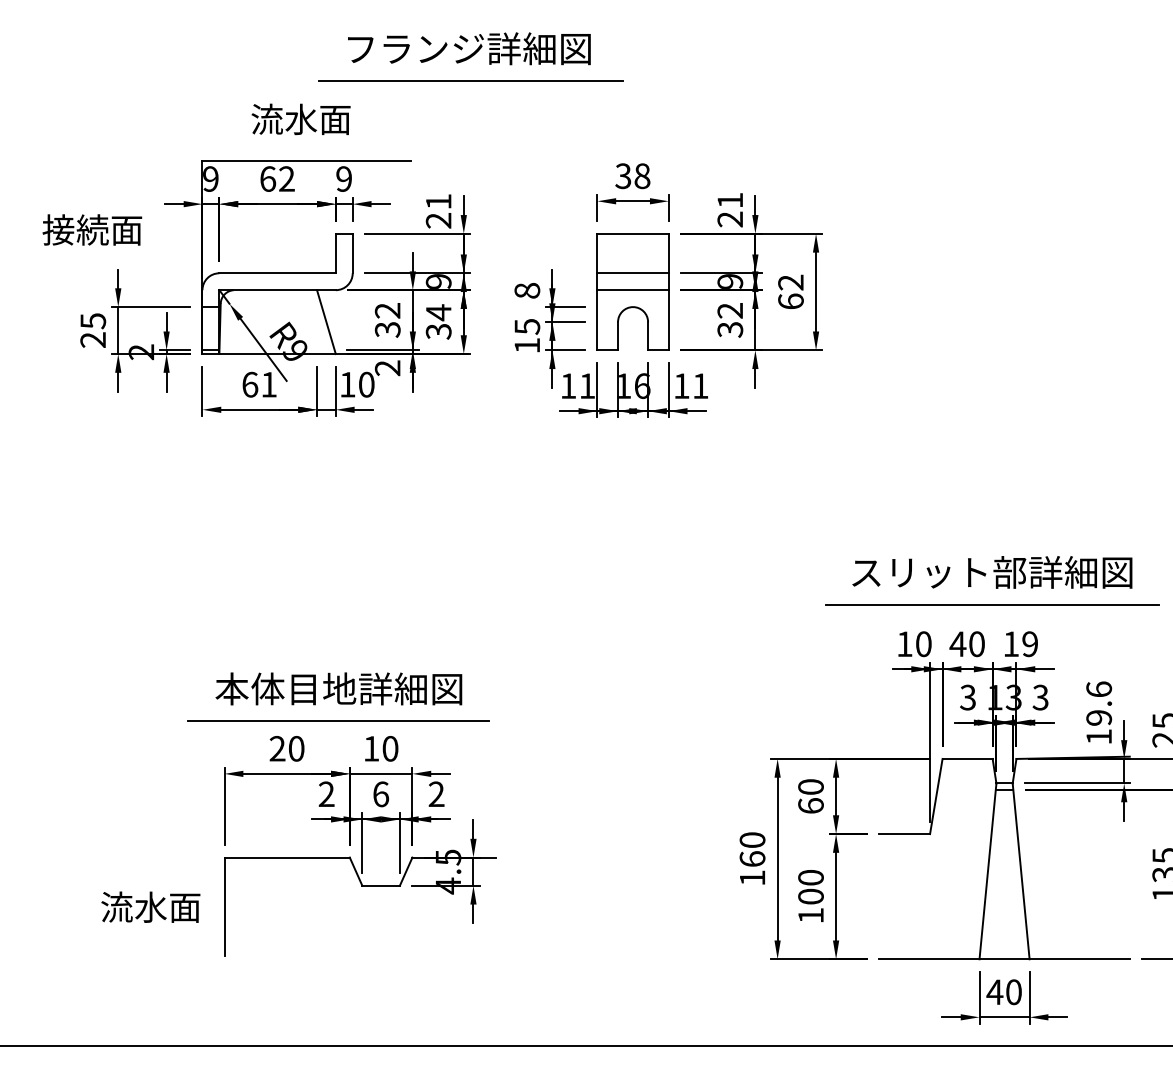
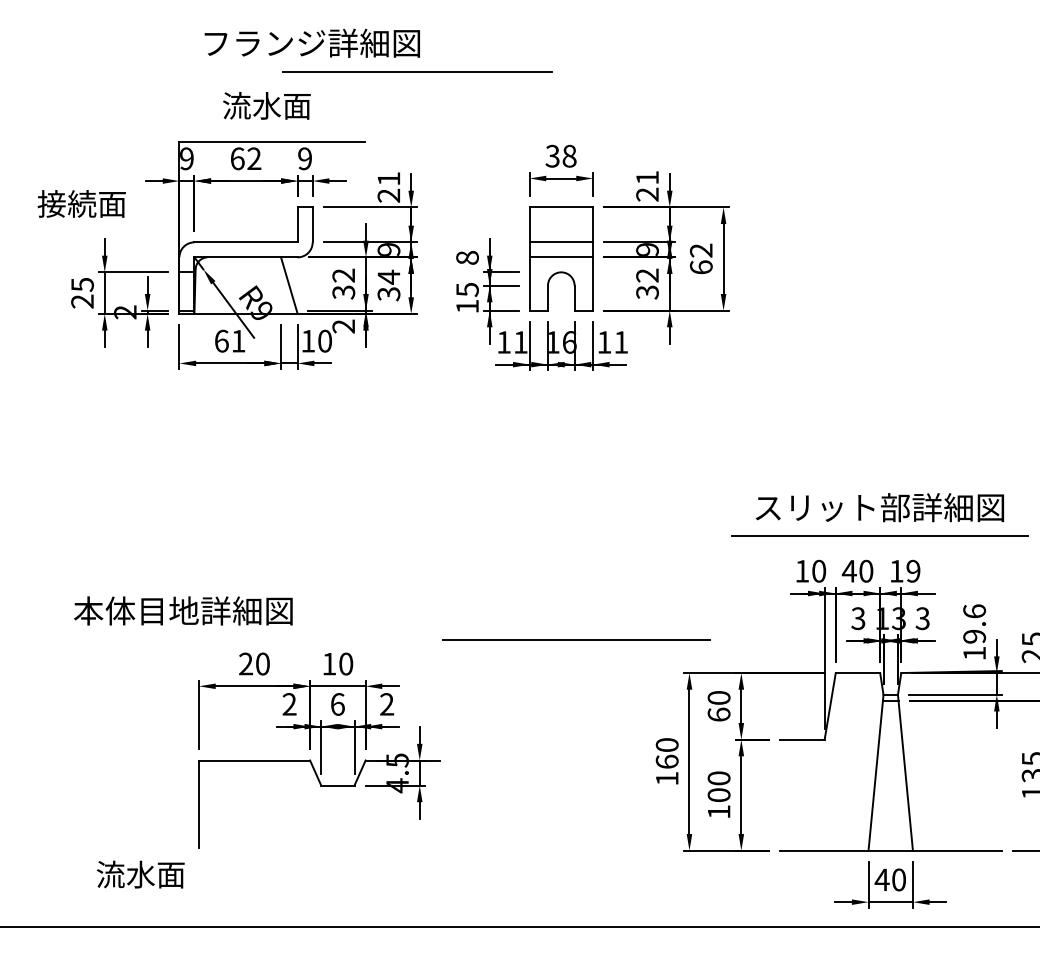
text: (469, 48) -> (312, 43), moved
text: (338, 688) -> (183, 610), moved
line: (338, 720) -> (575, 638), moved
text: (150, 906) -> (140, 873), moved

